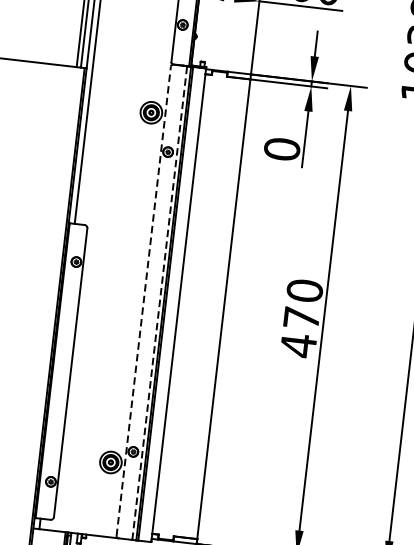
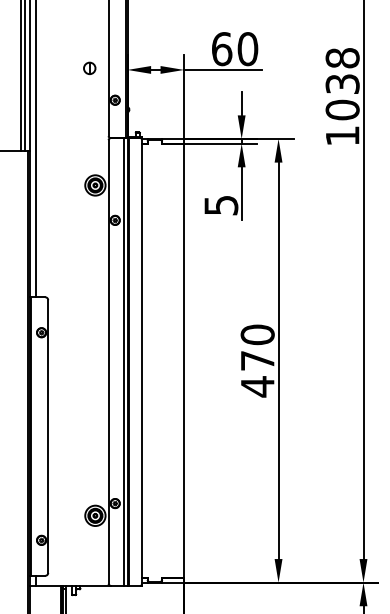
text: (282, 149) -> (221, 205), 0 -> 5
line: (143, 300) -> (108, 361), dashed -> solid
line: (159, 302) -> (123, 361), dashed -> solid

